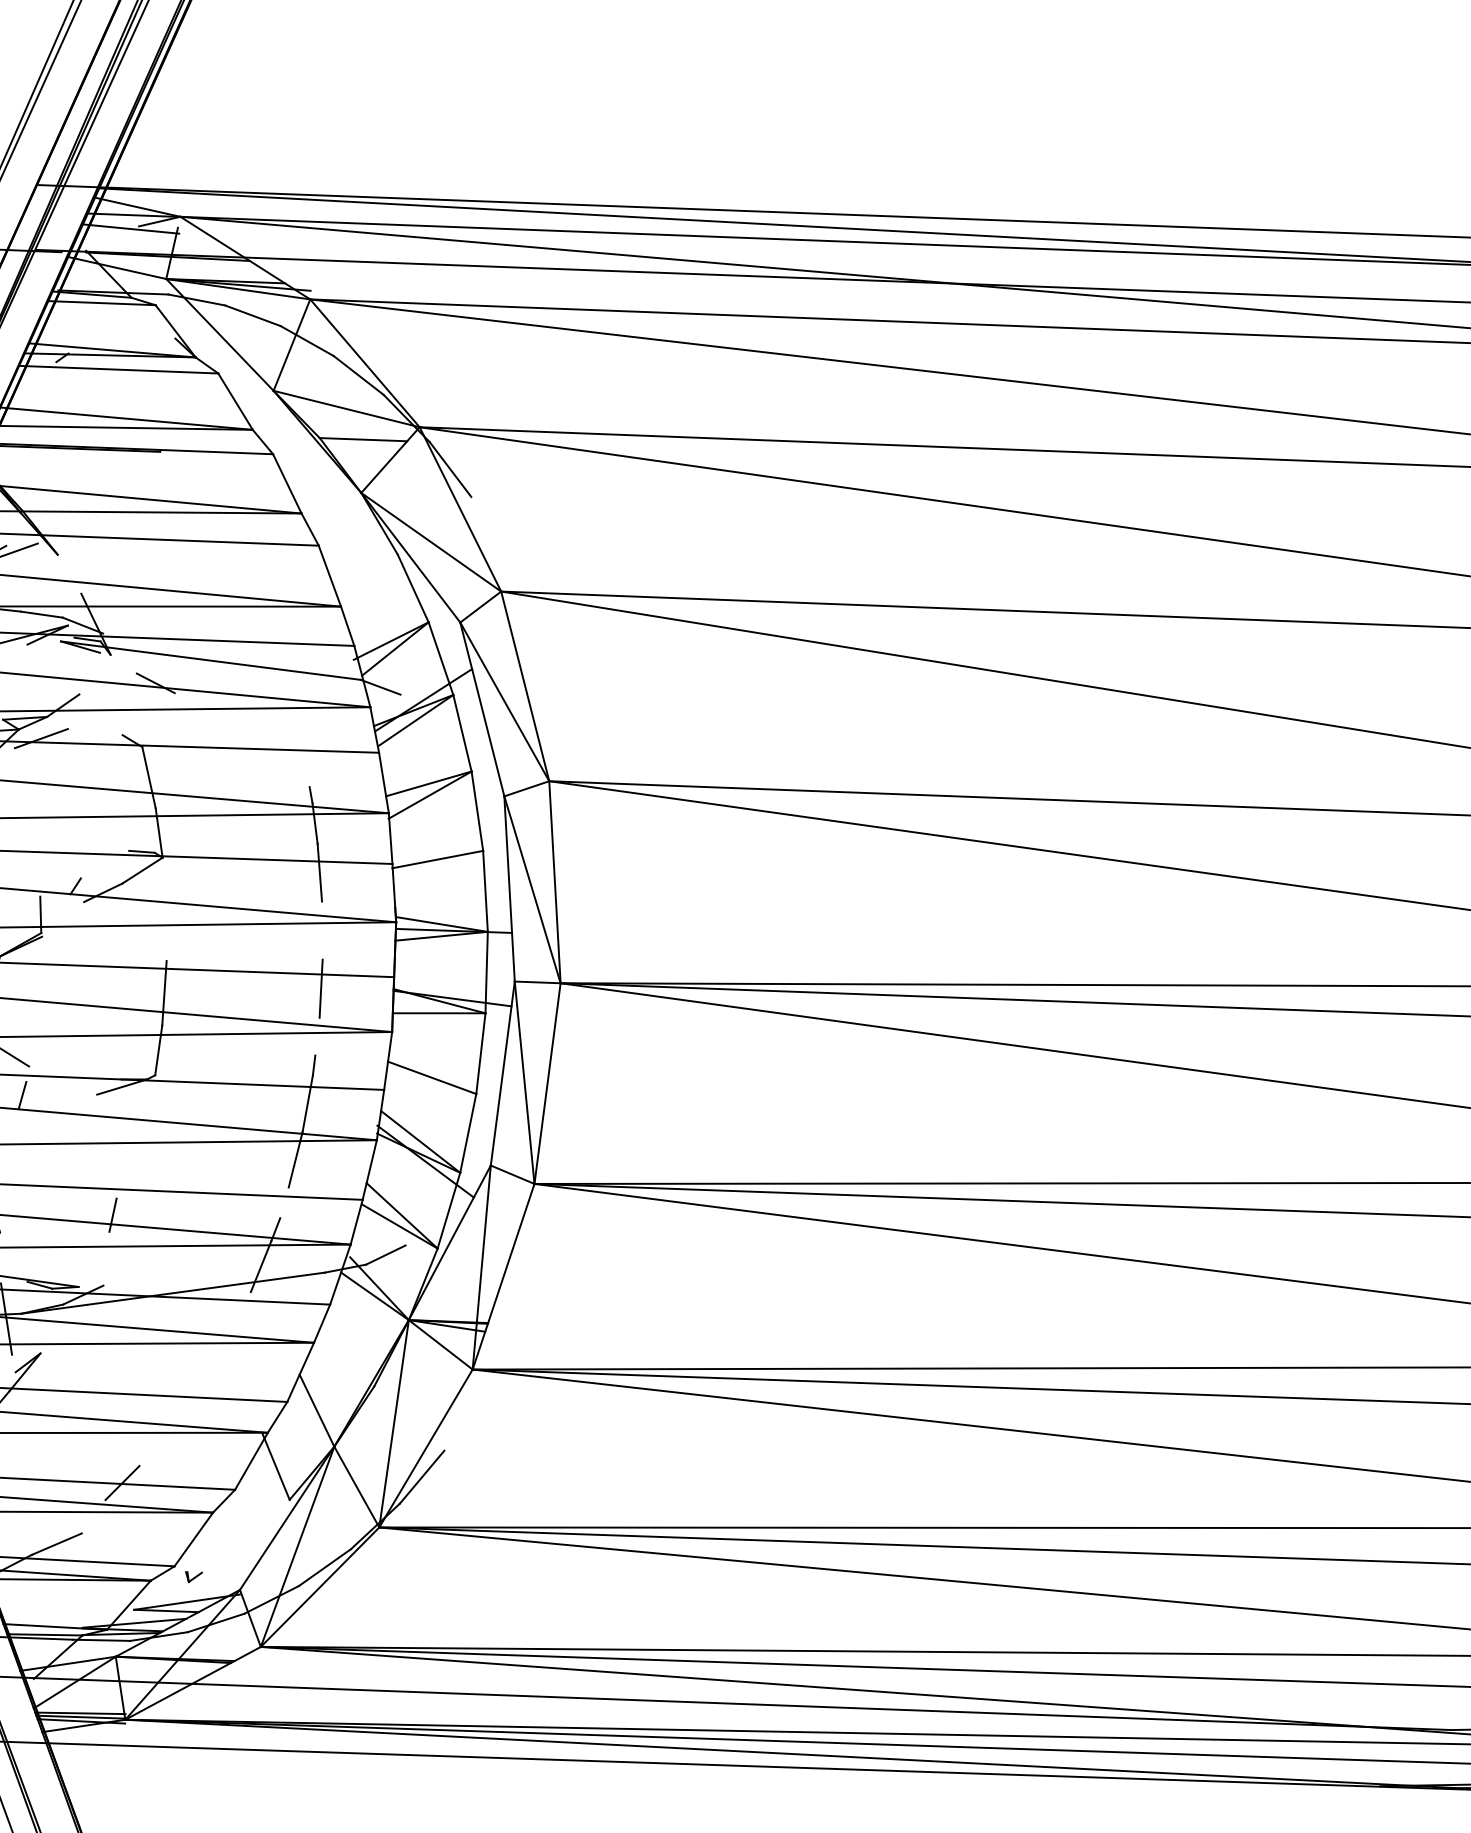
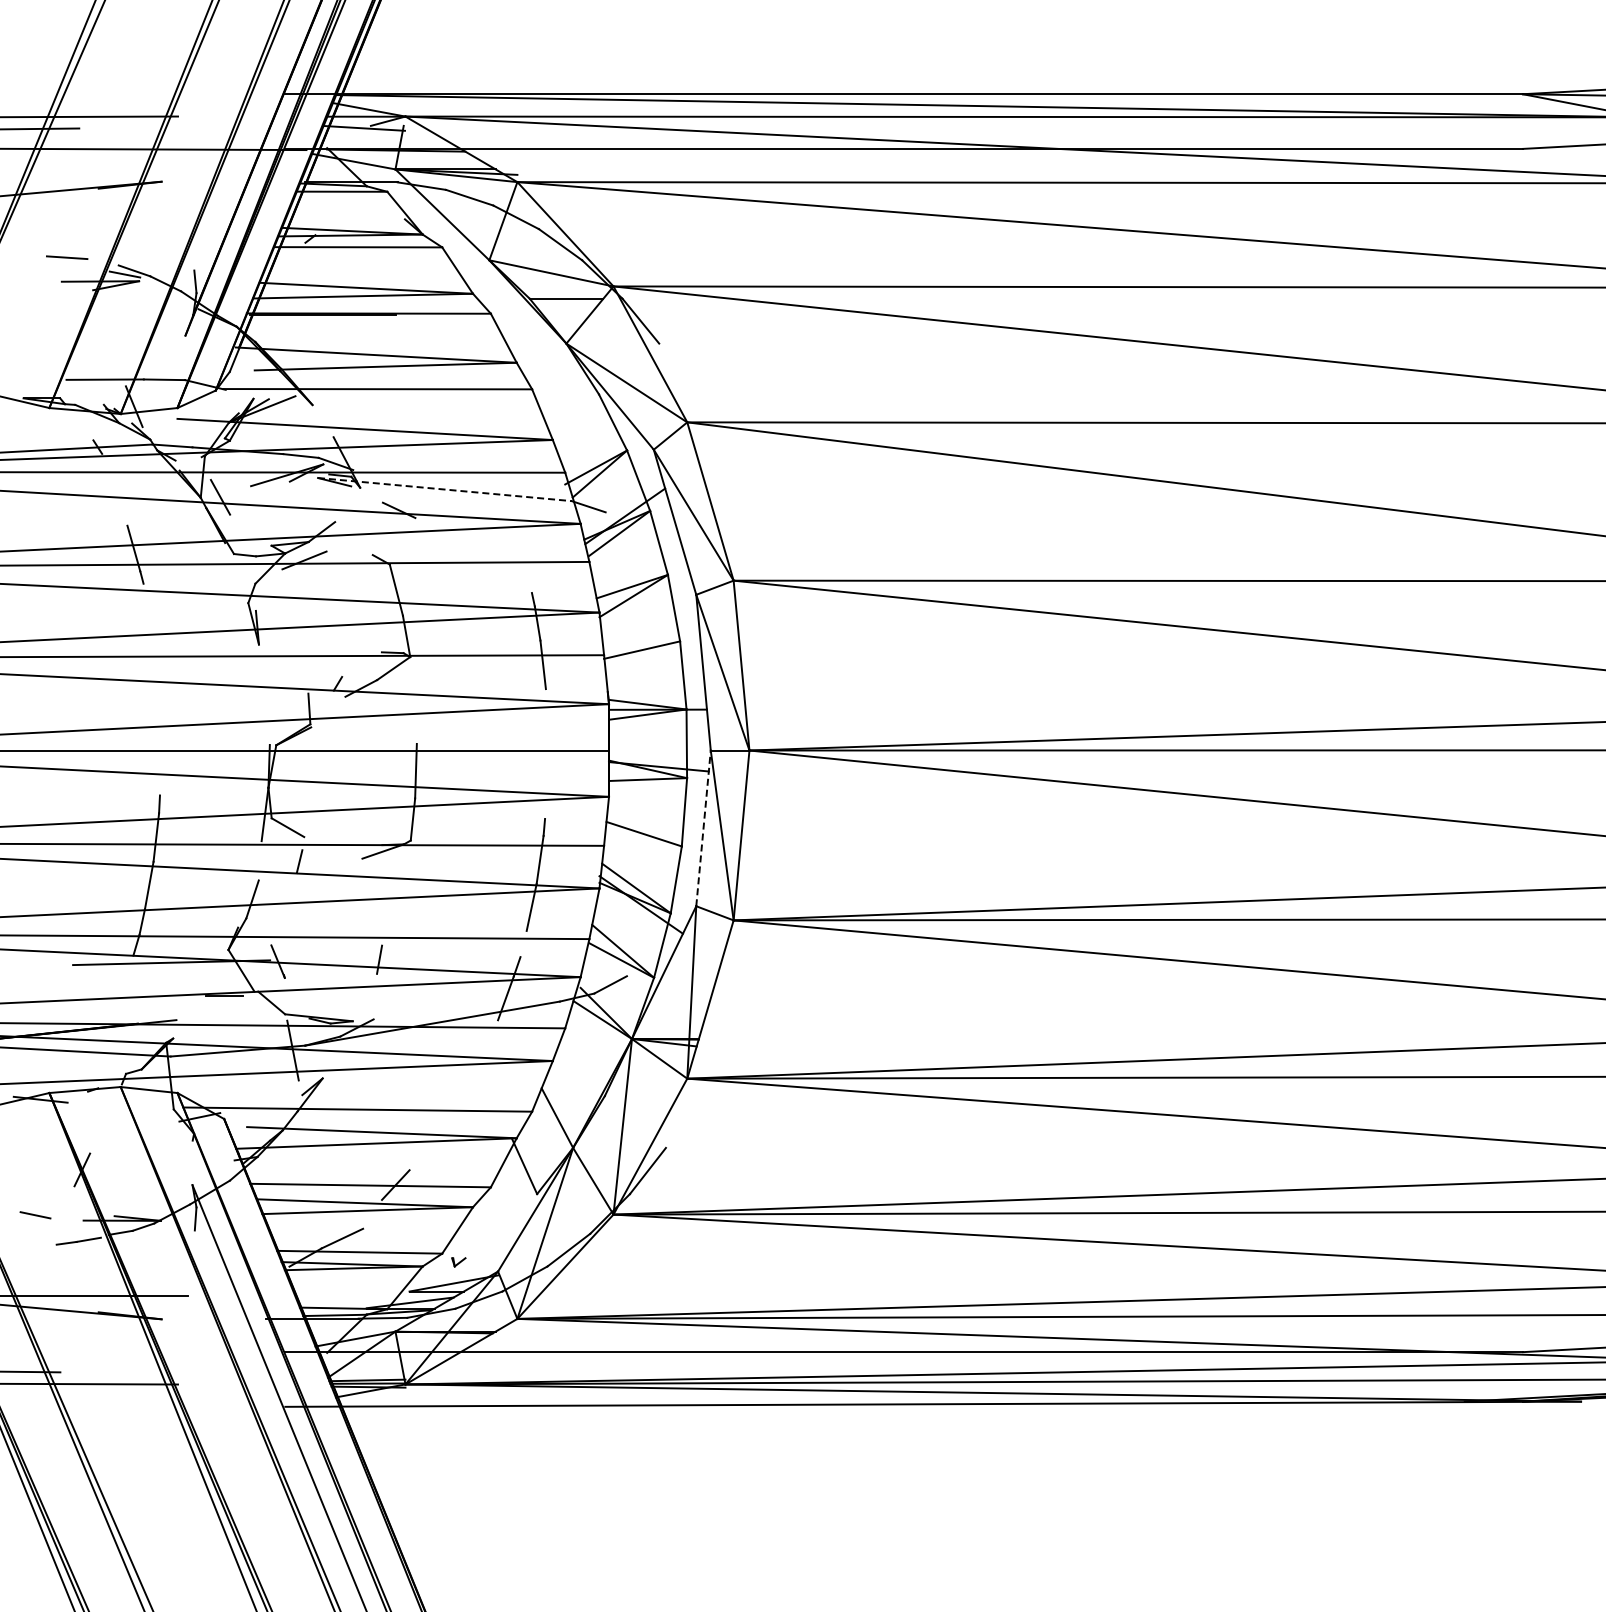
line: (211, 660) -> (445, 489), solid -> dashed
line: (320, 988) -> (547, 762), removed
line: (502, 1072) -> (703, 827), solid -> dashed

